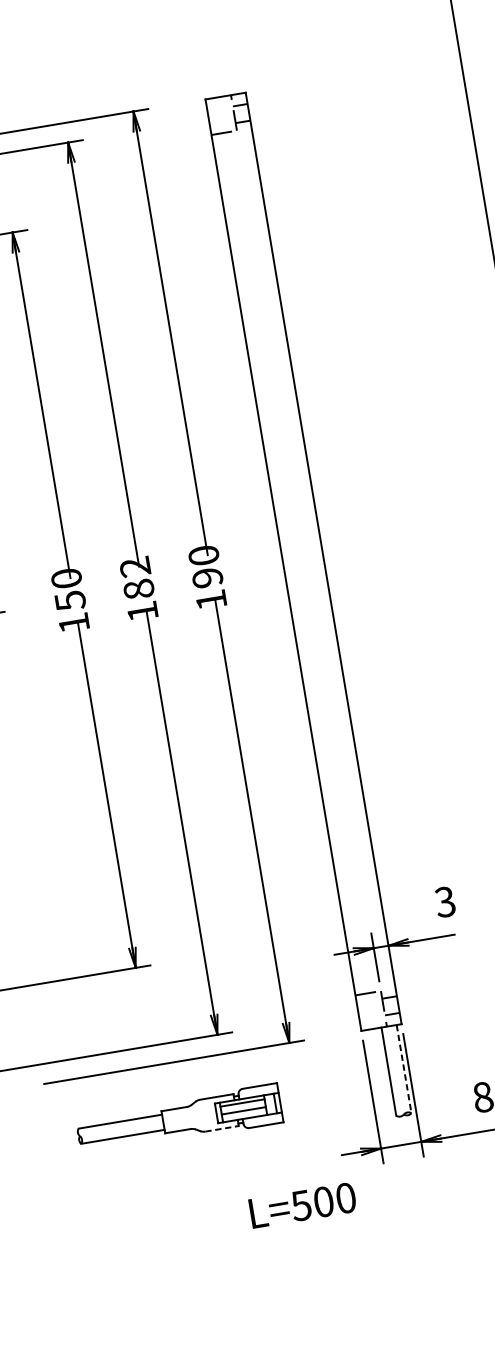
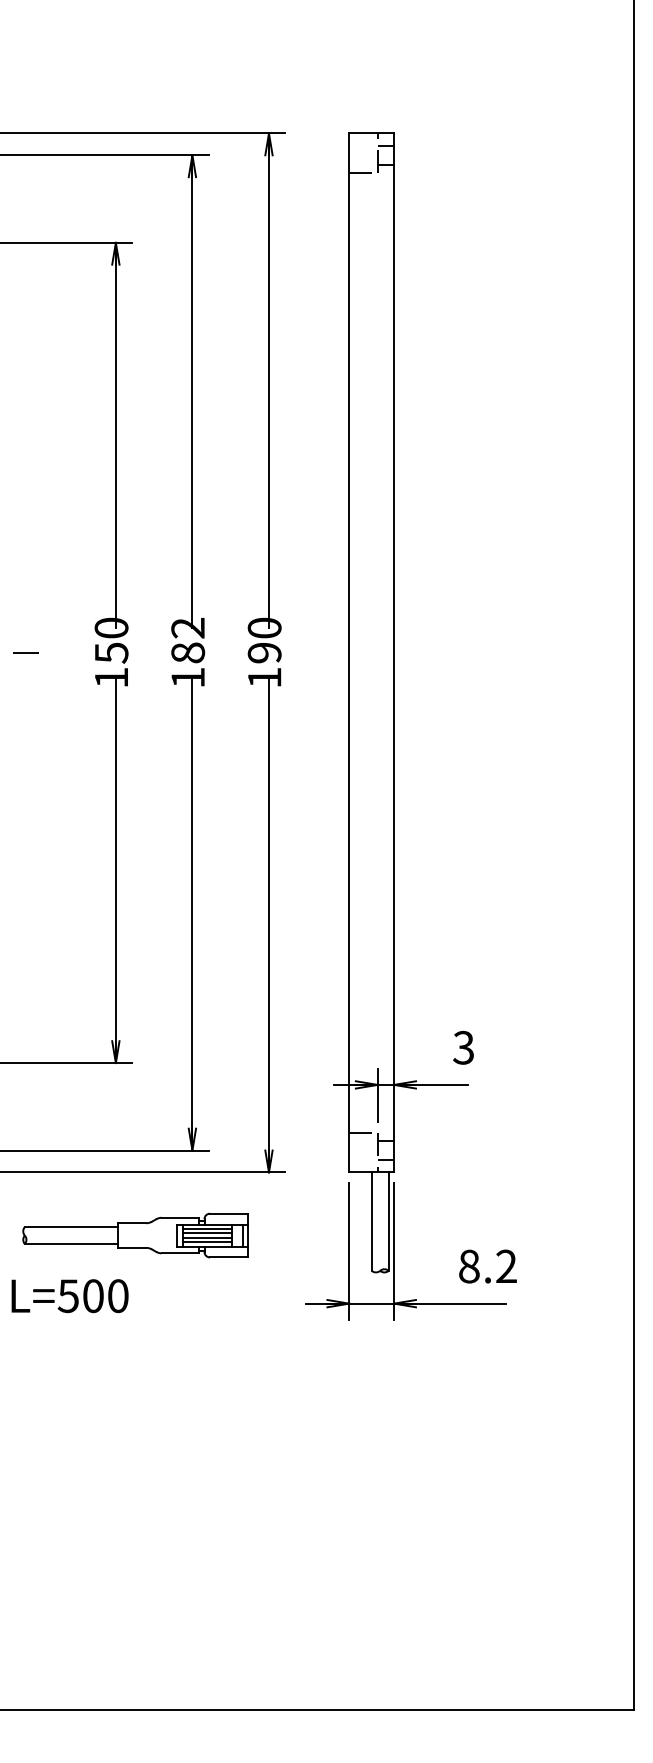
line: (404, 1069) -> (388, 1222), dashed -> solid
line: (242, 1107) -> (206, 1233), added
line: (243, 1115) -> (206, 1242), added
line: (222, 1128) -> (180, 1253), dashed -> solid
text: (302, 1205) -> (69, 1296), moved

